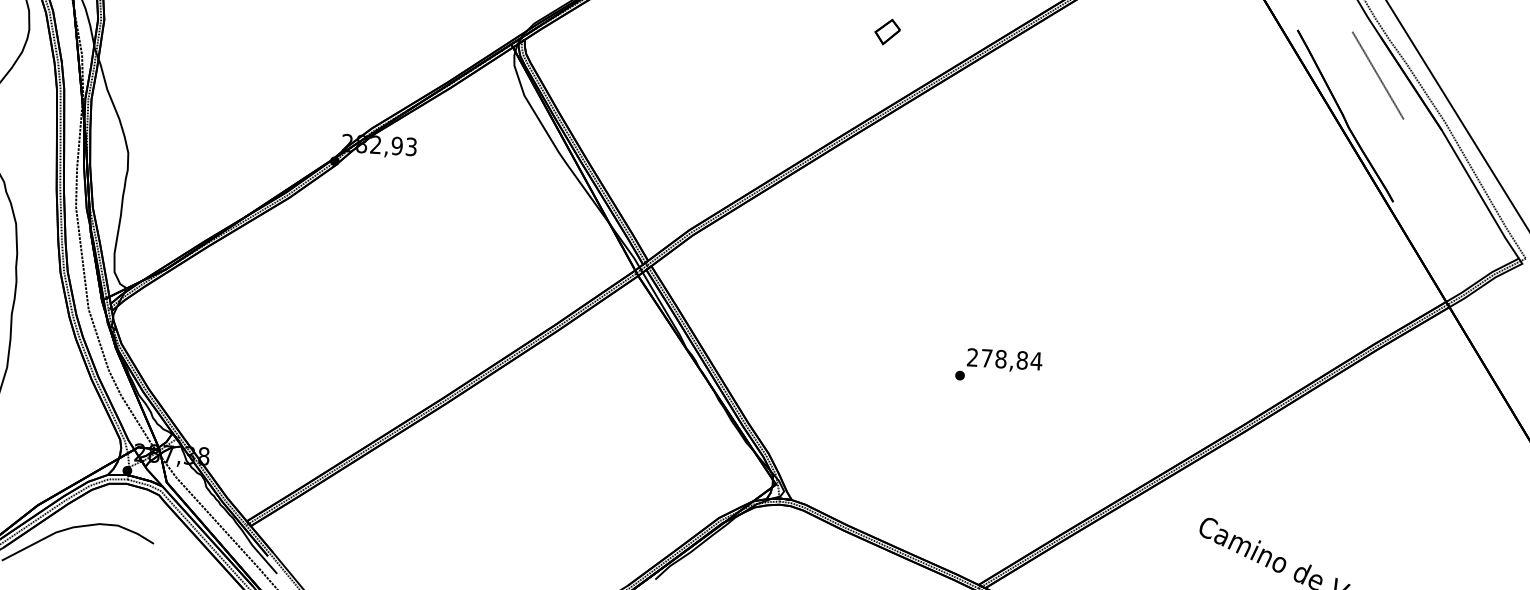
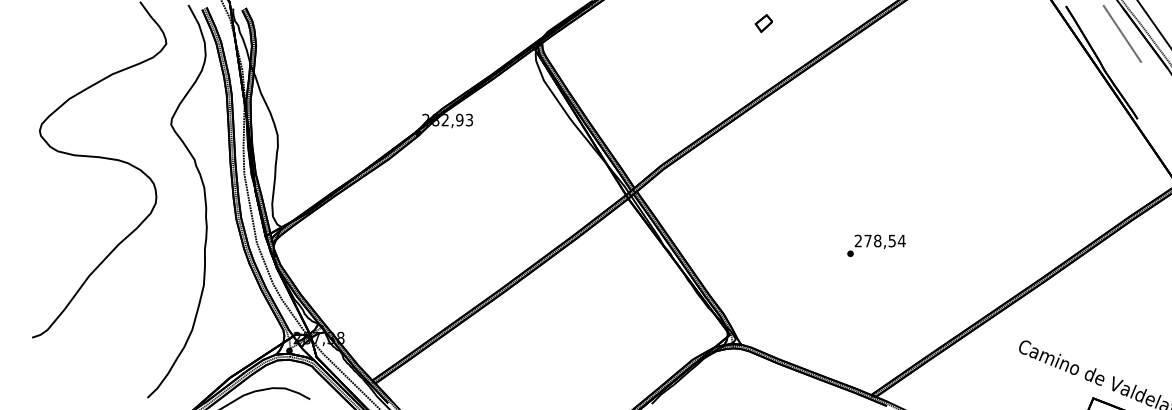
part: (886, 31) -> (763, 23), moved
text: (1021, 359) -> (891, 240), 278,84 -> 278,54

